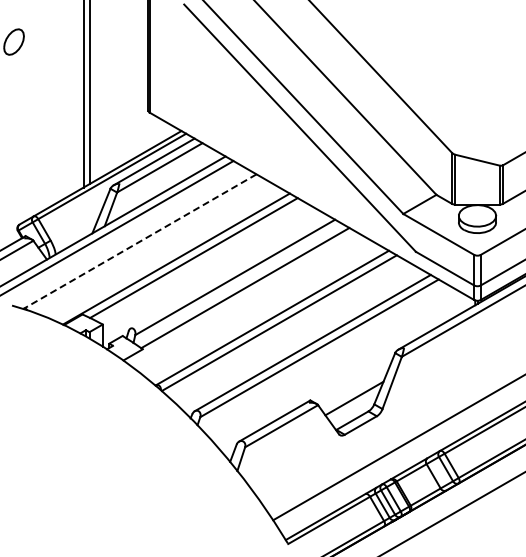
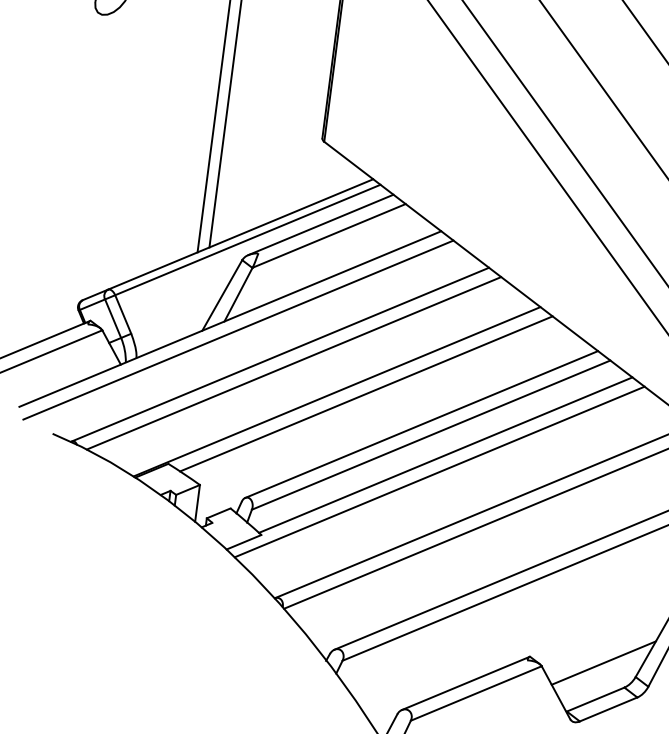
line: (139, 241) -> (279, 354), dashed -> solid
line: (148, 245) -> (293, 363), added
line: (228, 271) -> (421, 423), added
line: (242, 298) -> (438, 471), added

